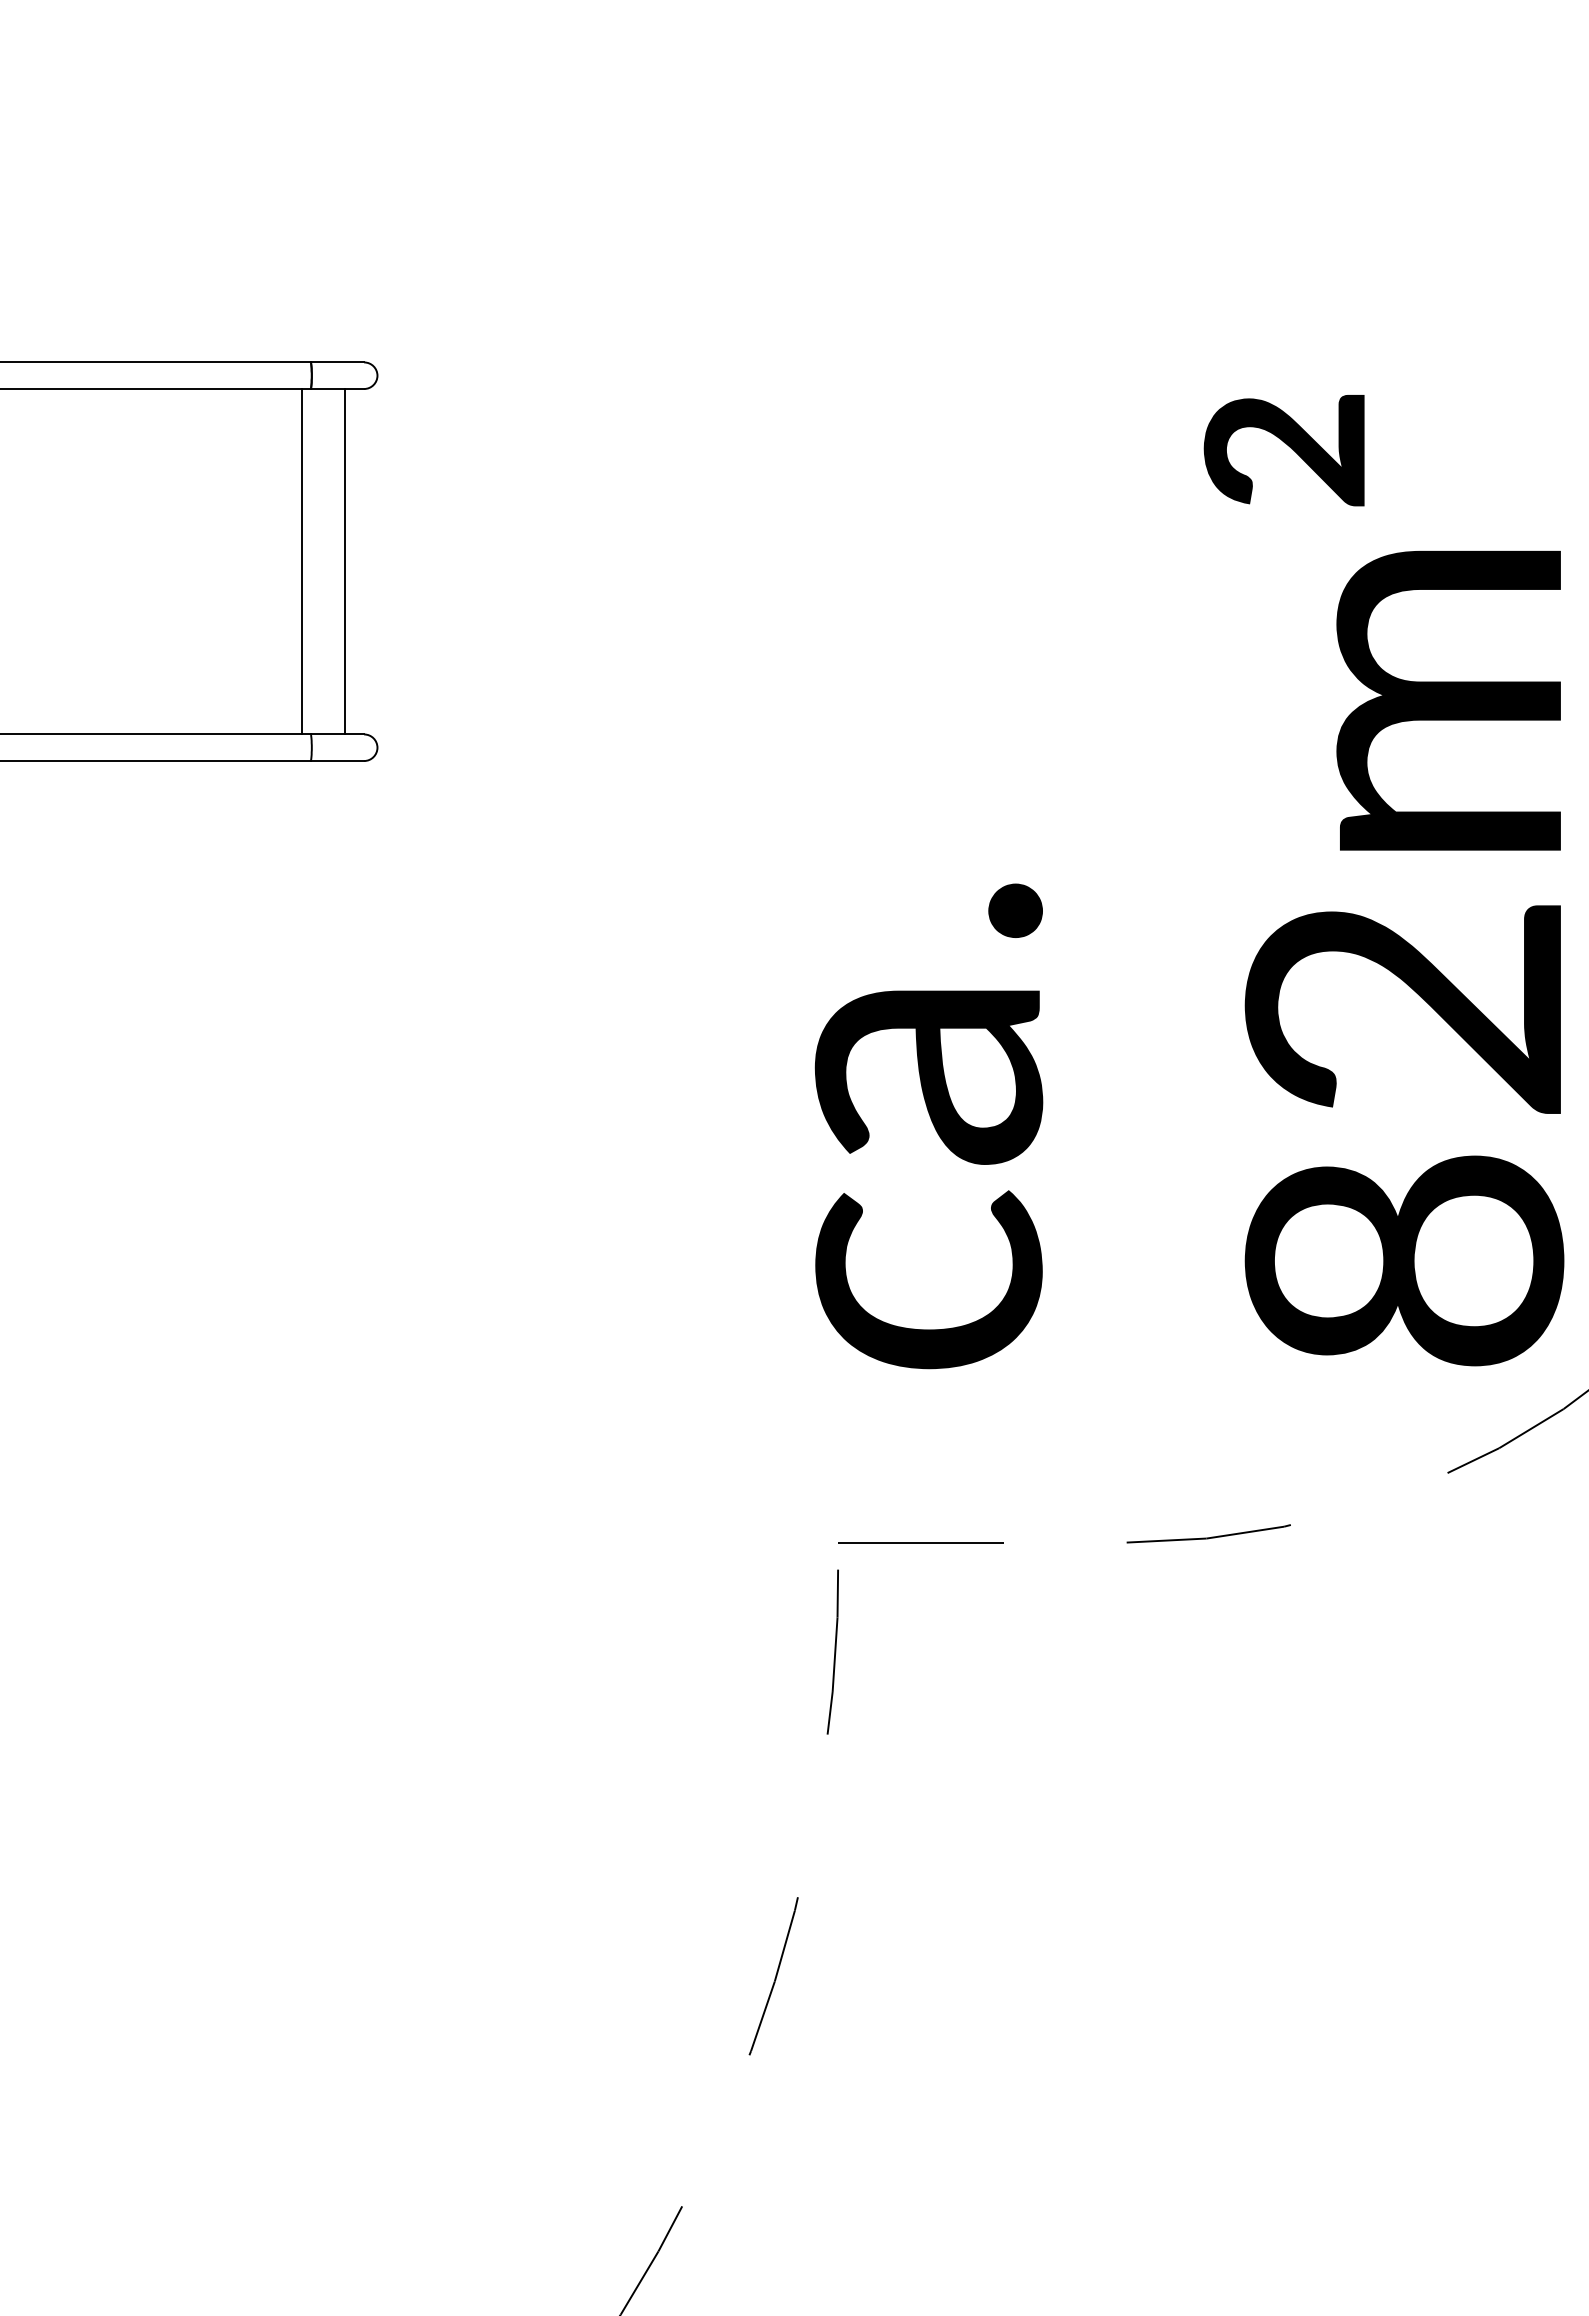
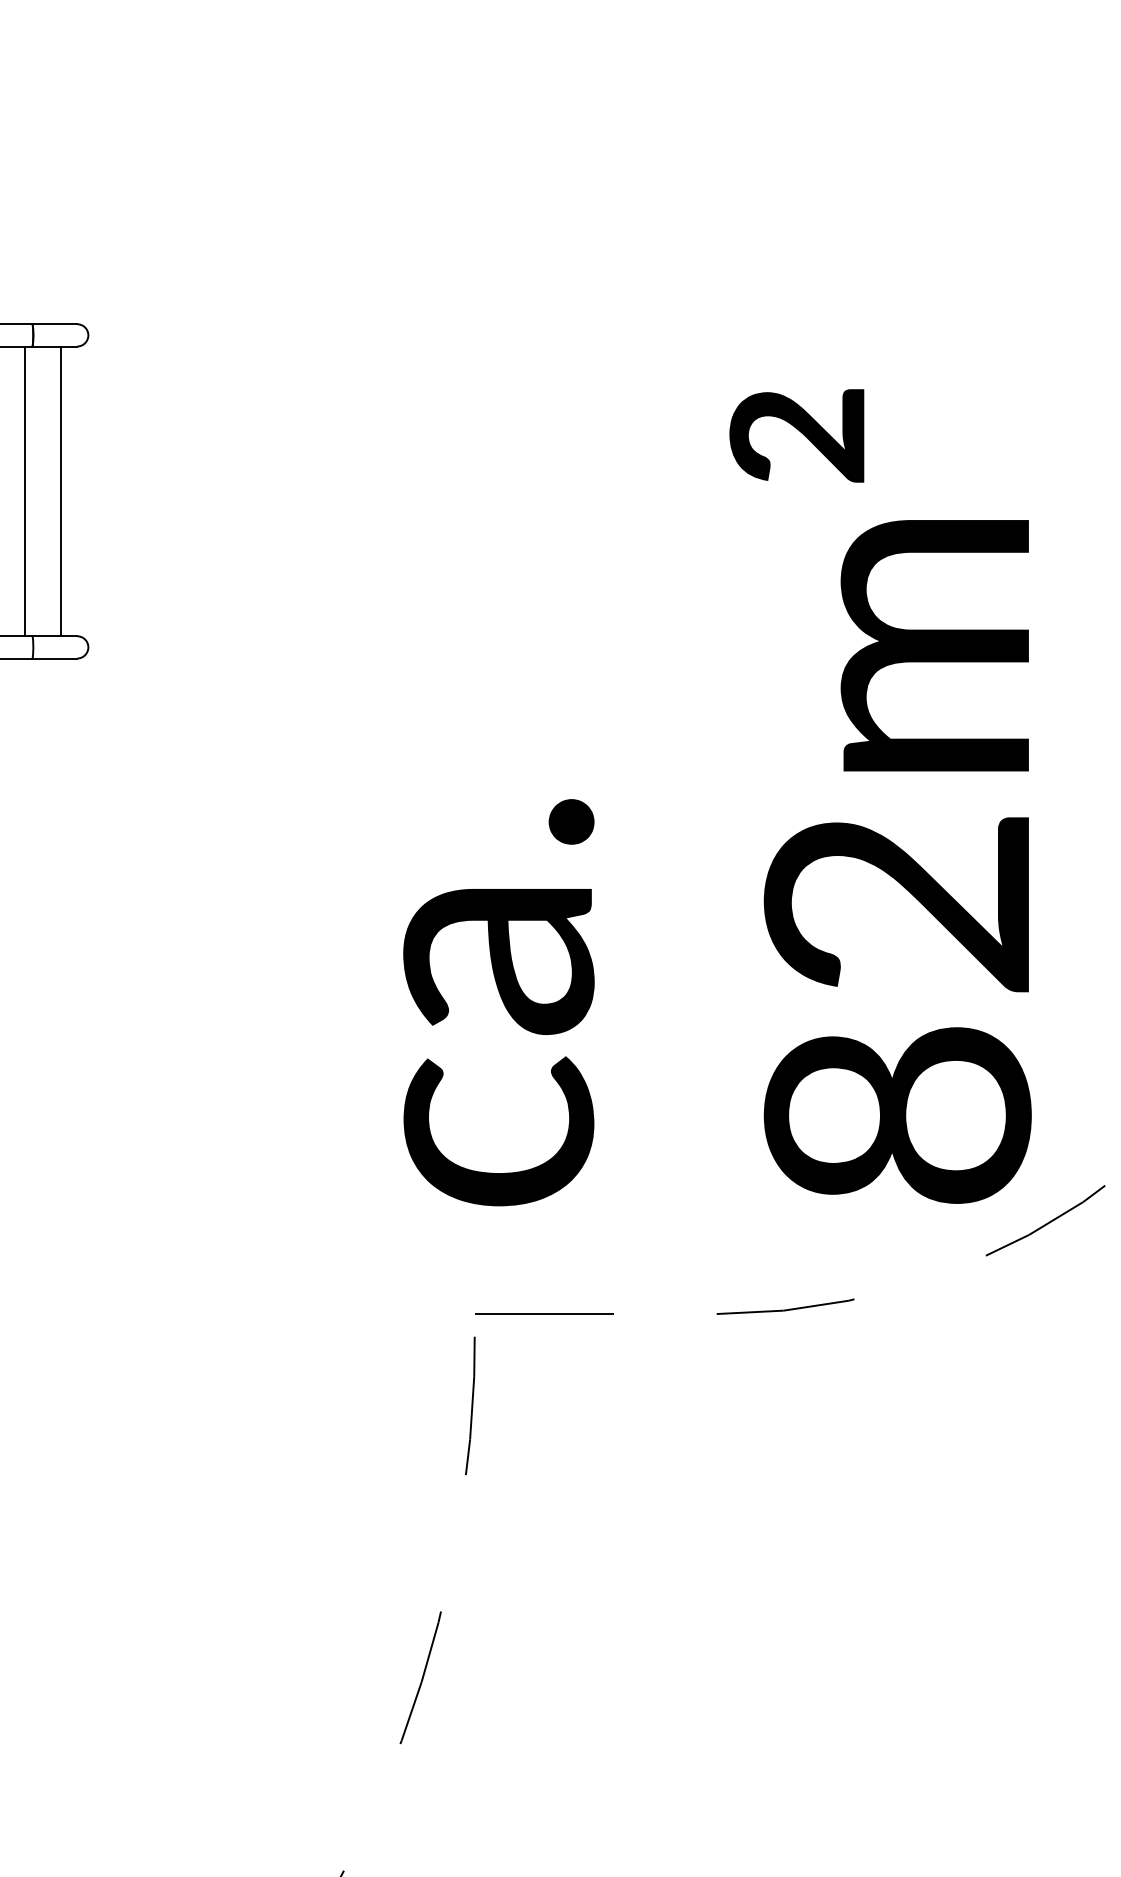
text: (1189, 882) -> (717, 798), moved

